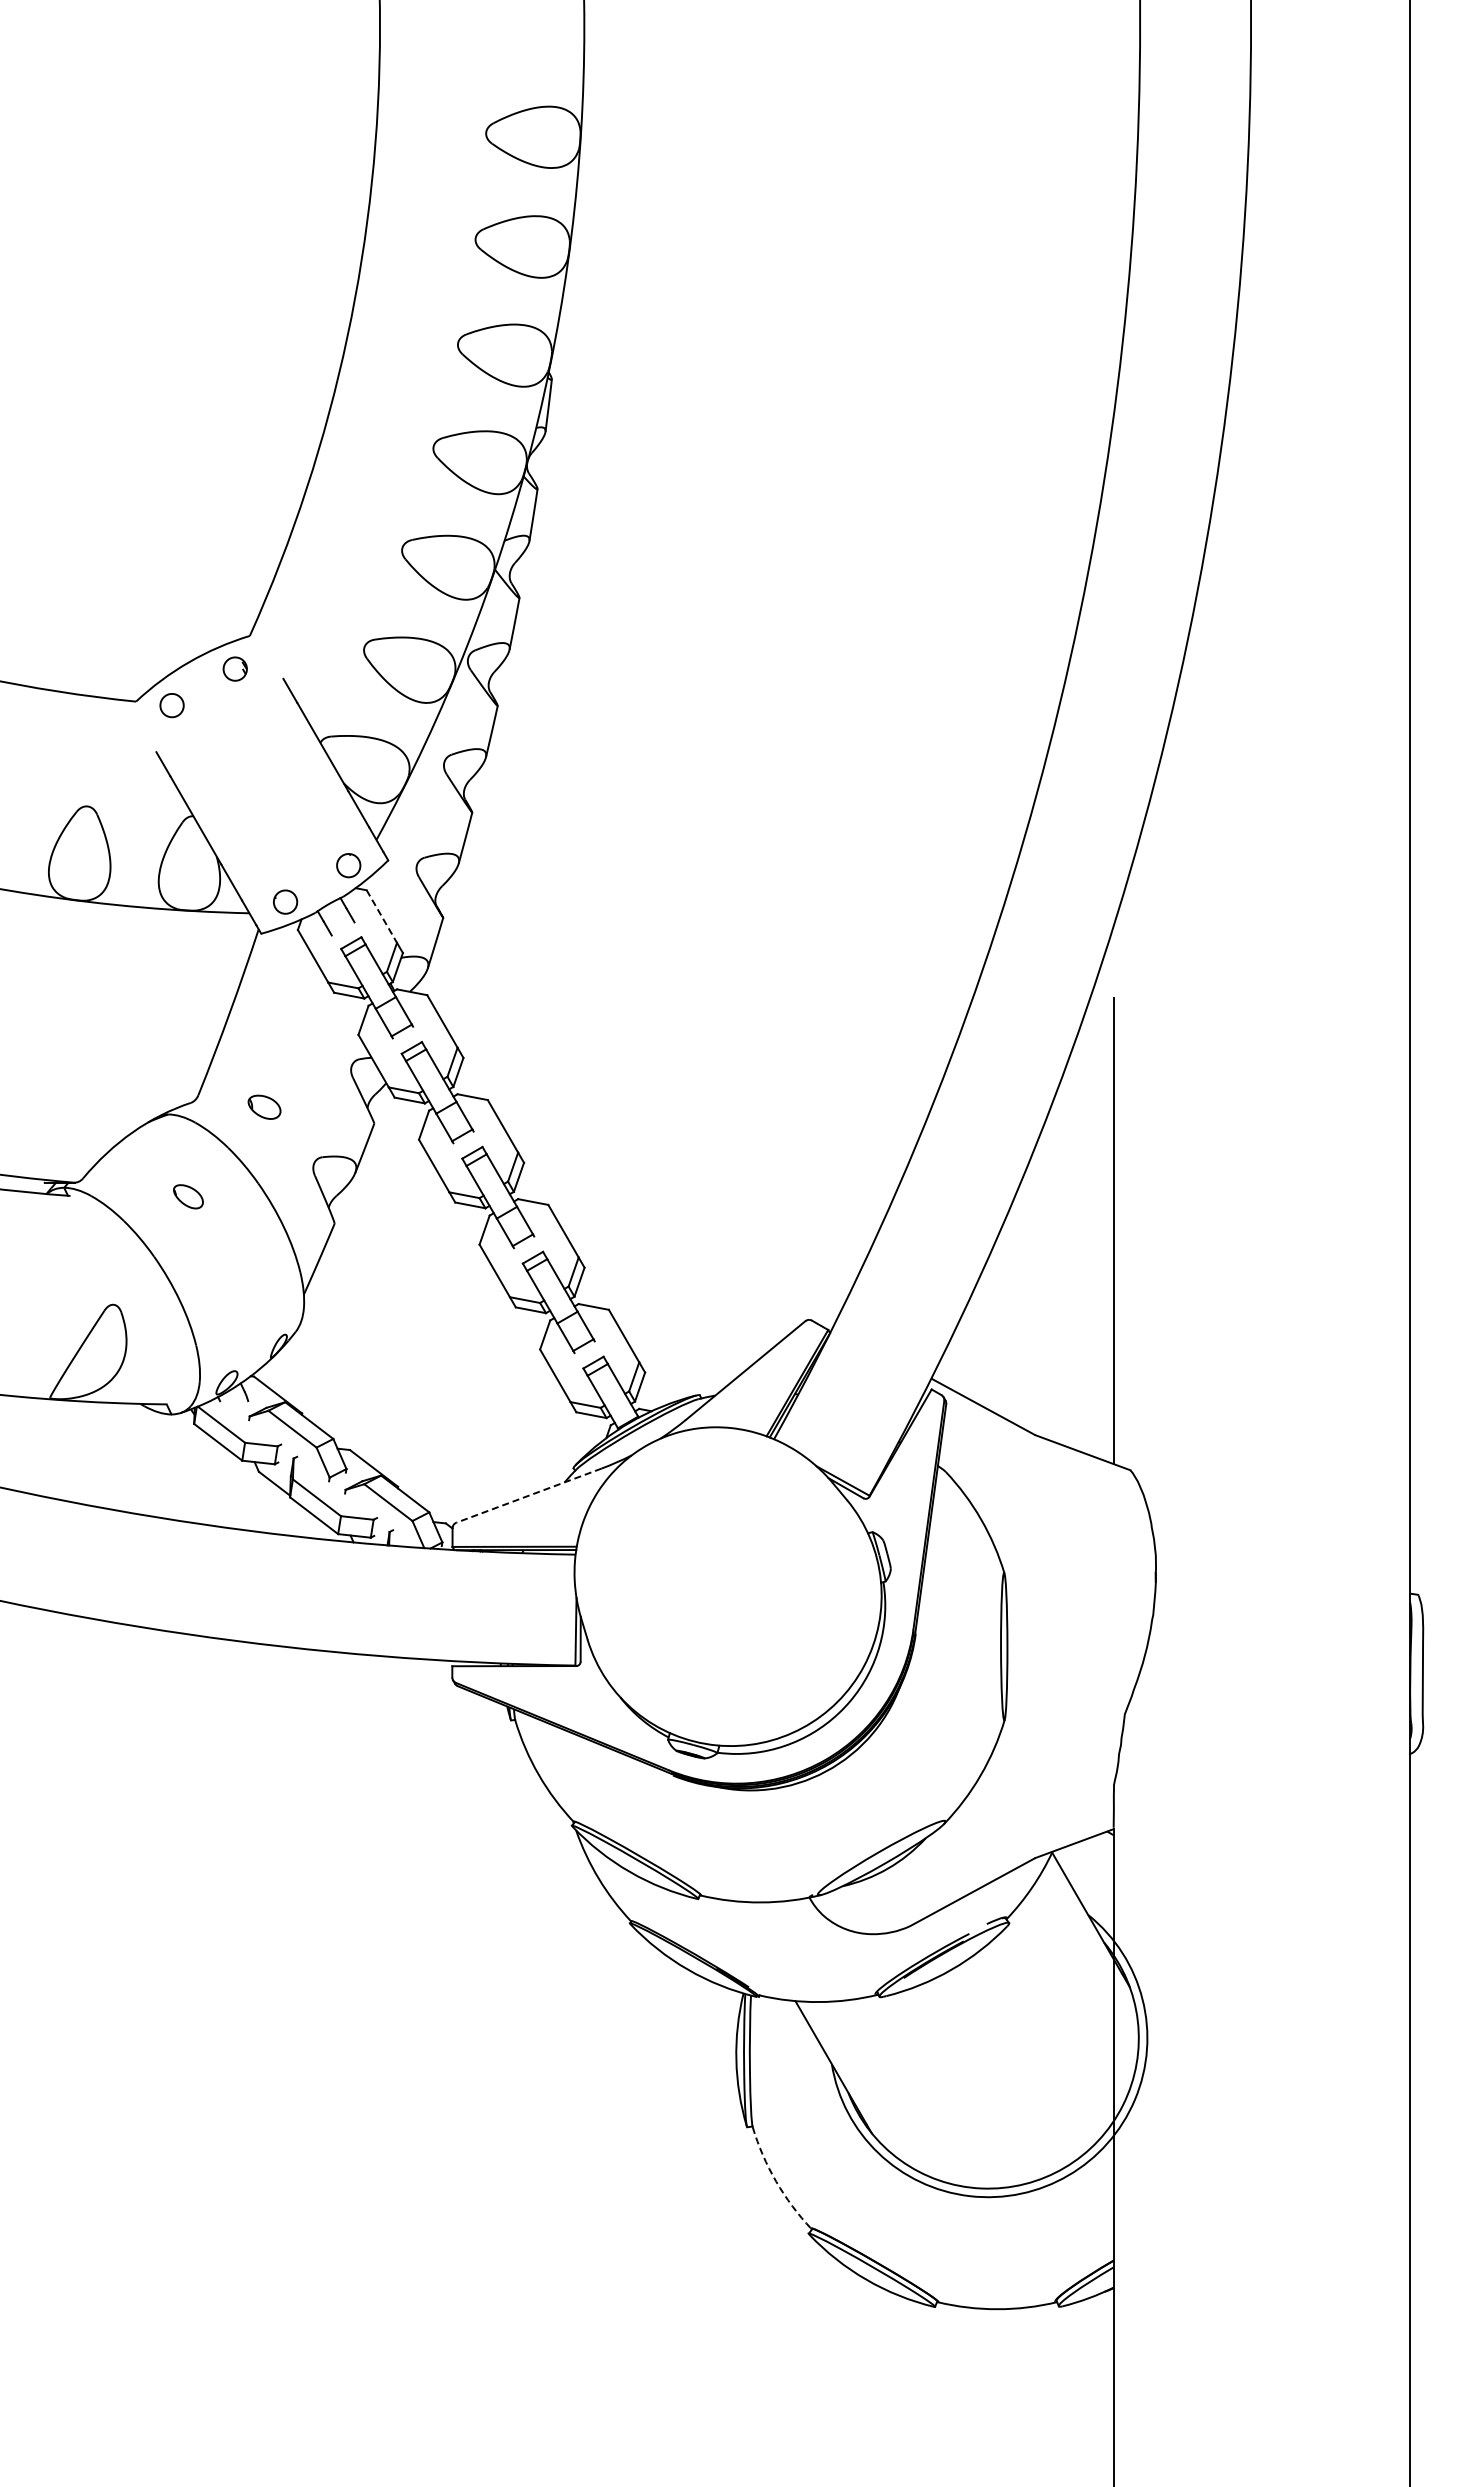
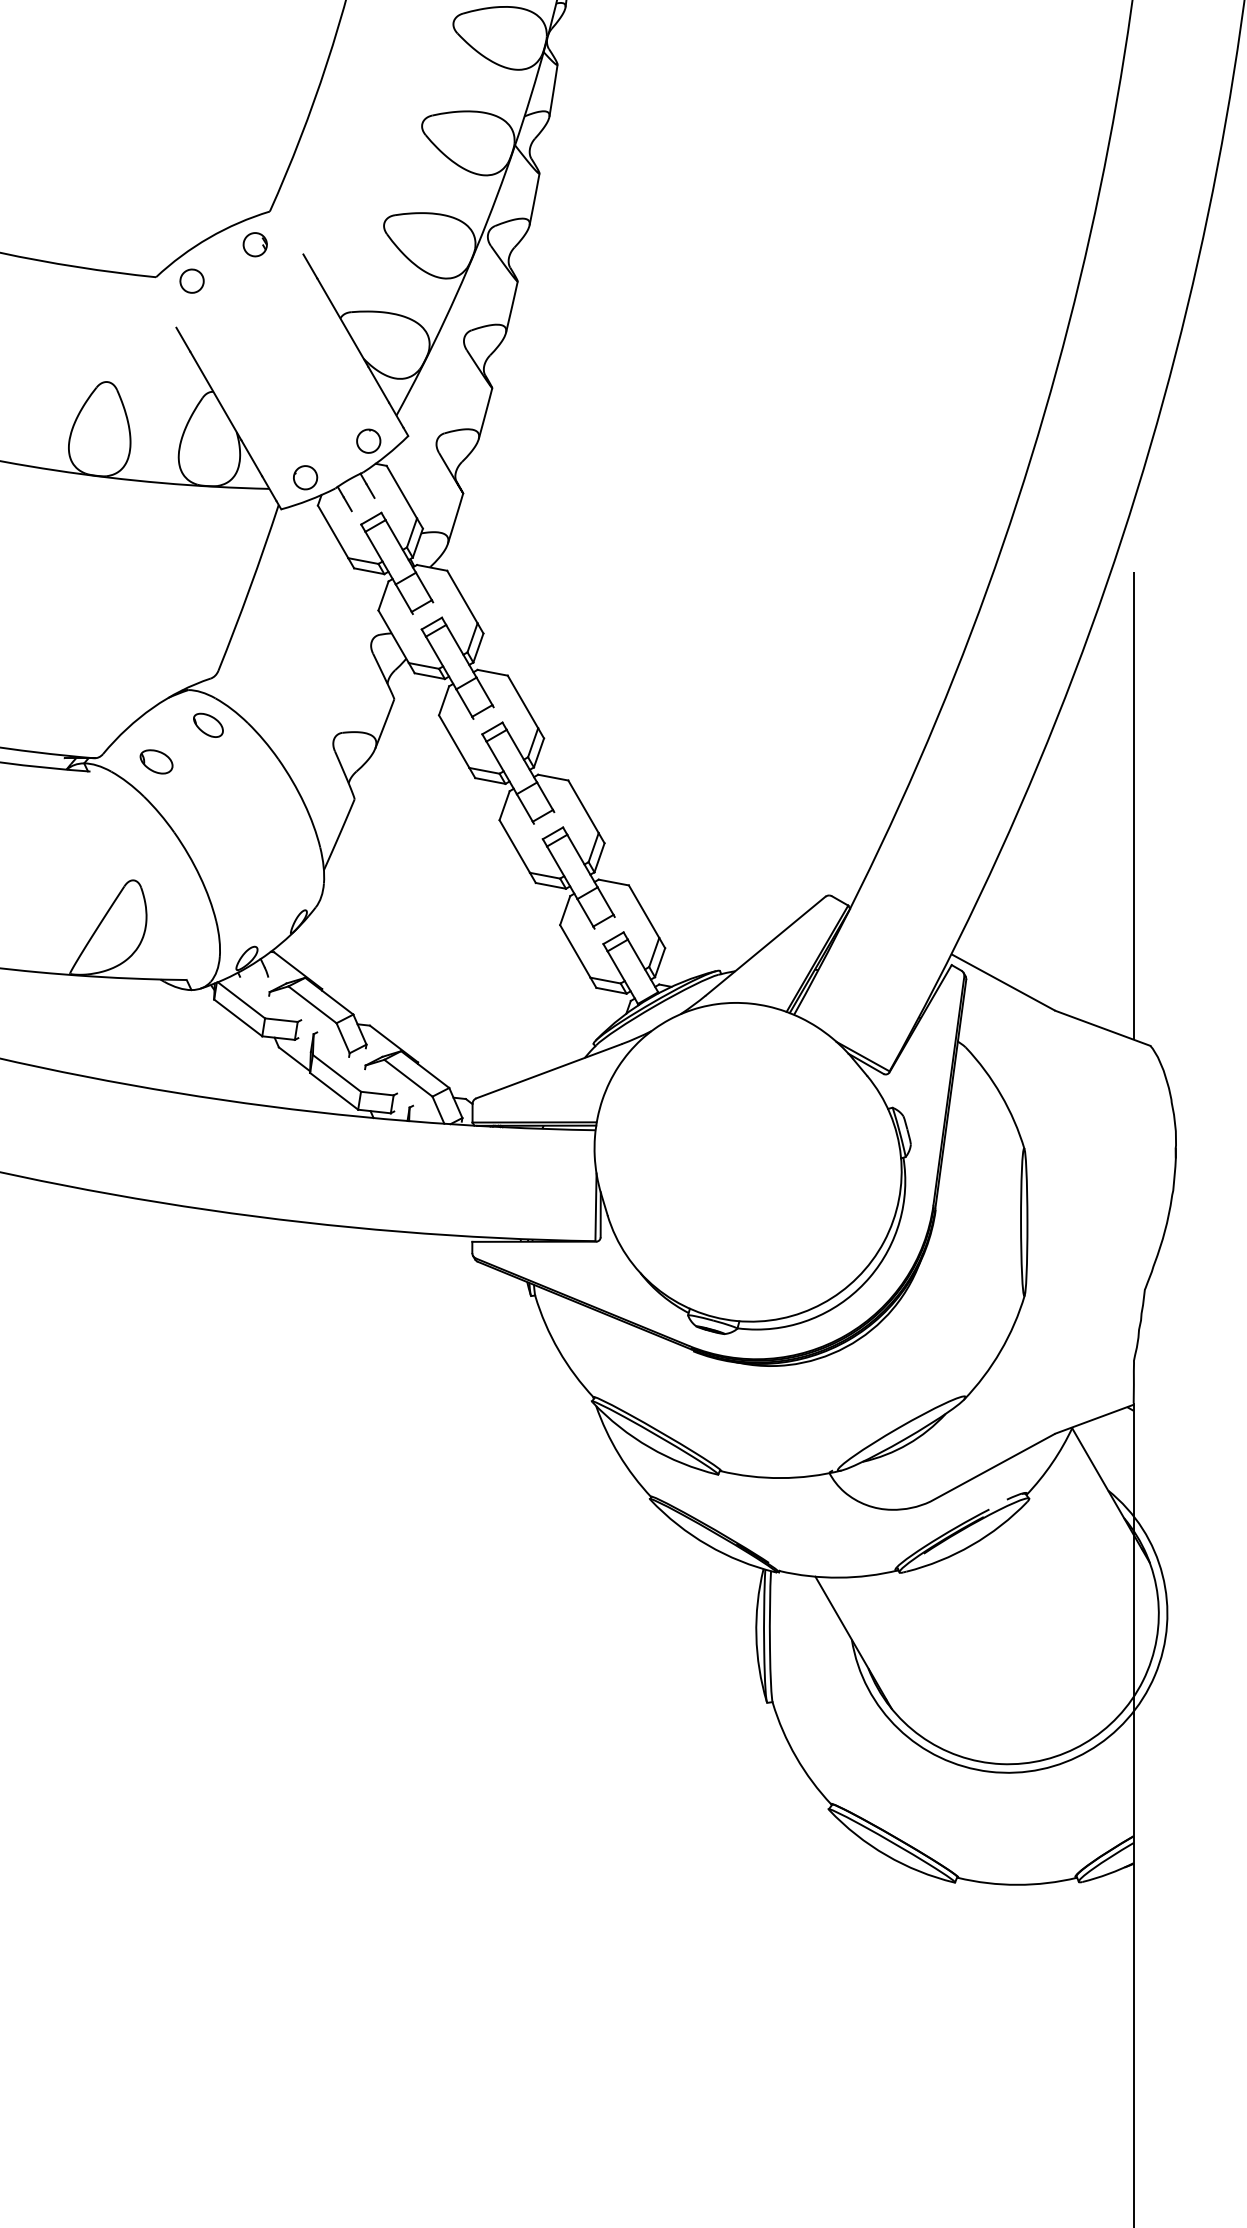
line: (382, 917) -> (402, 493), dashed -> solid
part: (264, 1106) -> (156, 761), moved
part: (188, 1196) -> (208, 725), moved
line: (529, 1495) -> (549, 1071), dashed -> solid
arc: (776, 2181) -> (796, 1757), dashed -> solid

